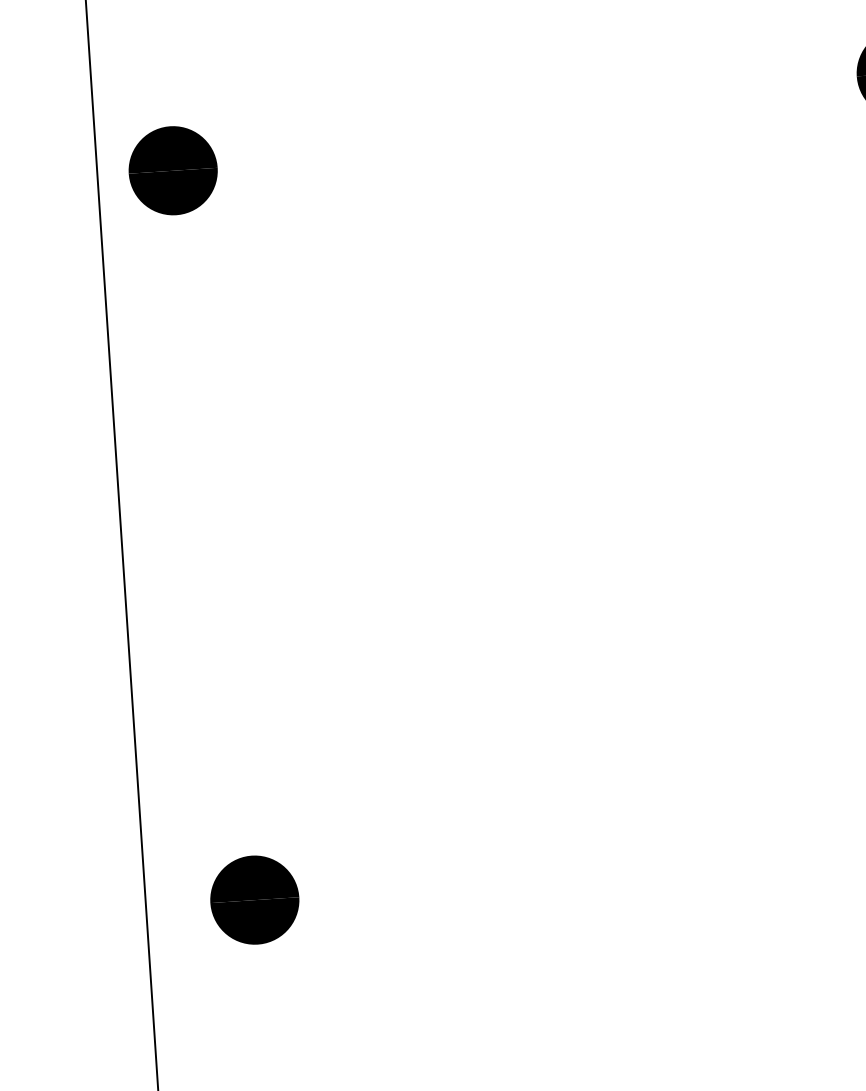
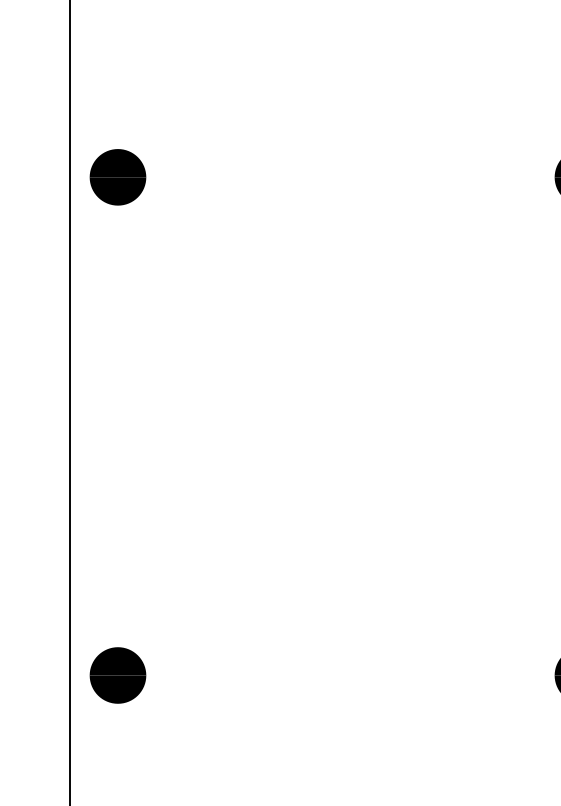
part: (172, 171) -> (117, 177), moved
part: (254, 900) -> (117, 675), moved

